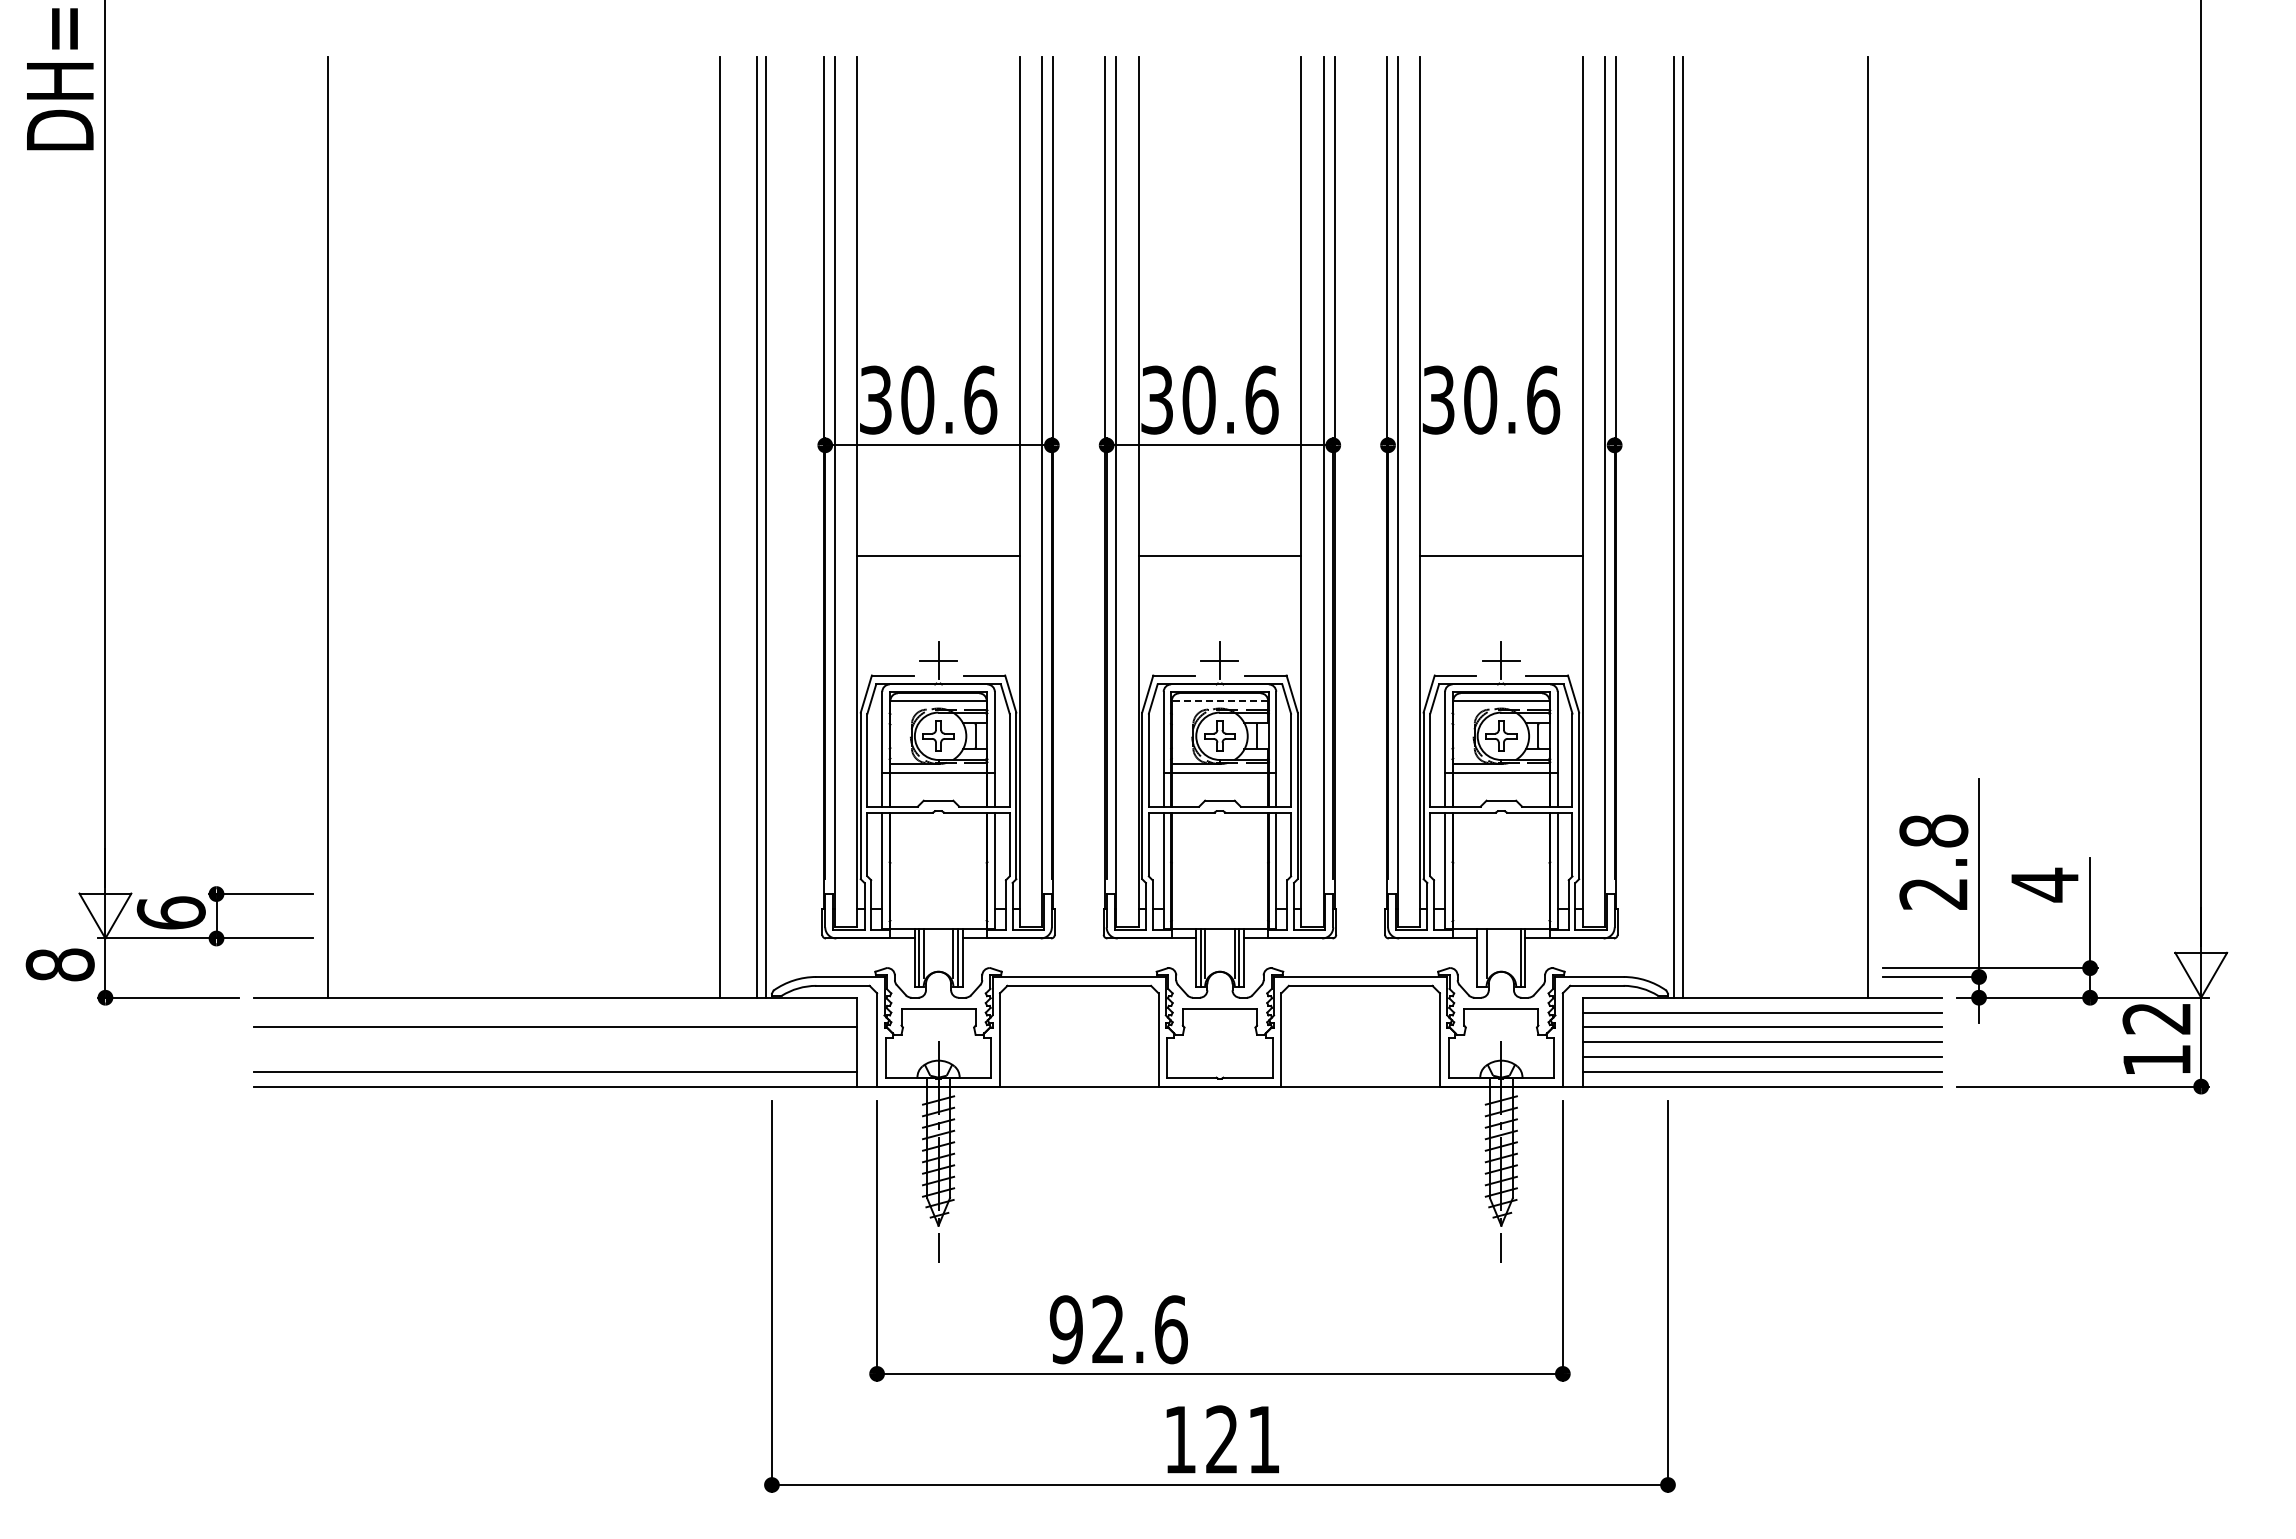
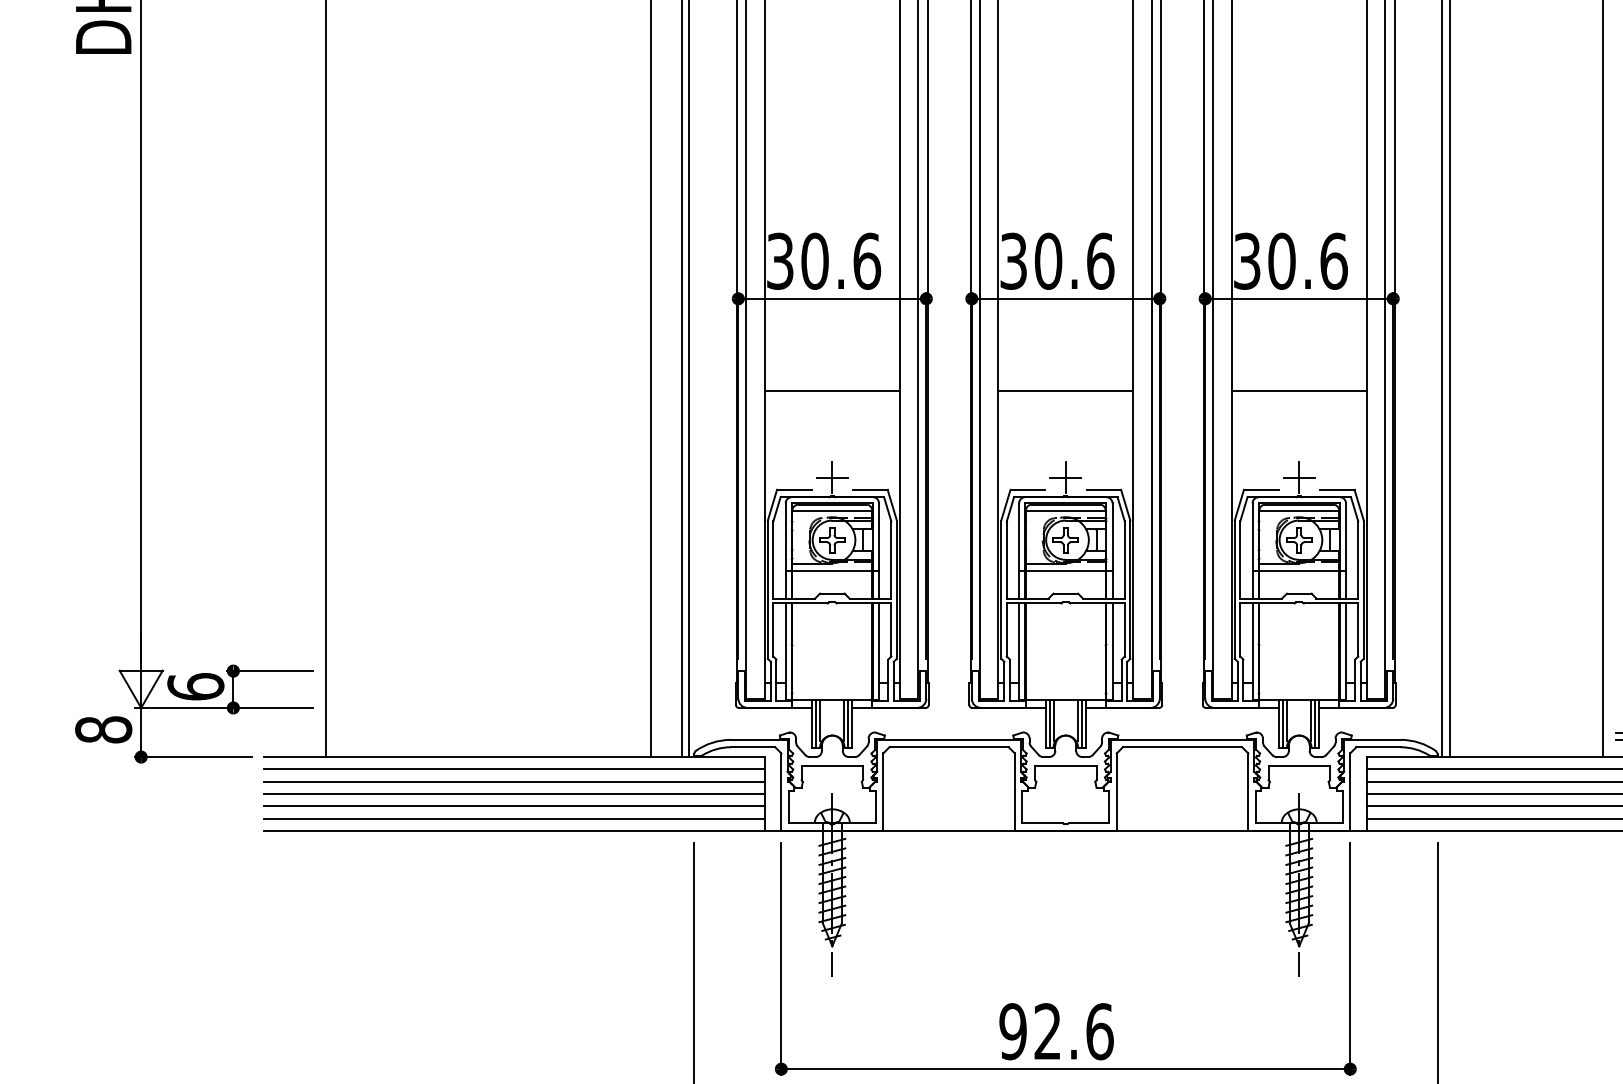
line: (1501, 445) -> (1299, 298), added
line: (1219, 700) -> (1065, 510), dashed -> solid
line: (1515, 953) -> (1310, 720), added
line: (1482, 957) -> (1283, 723), added
line: (555, 1012) -> (514, 769), added
line: (555, 1042) -> (514, 794), added
line: (555, 1056) -> (514, 805), added
text: (1118, 1329) -> (1056, 1031), moved

